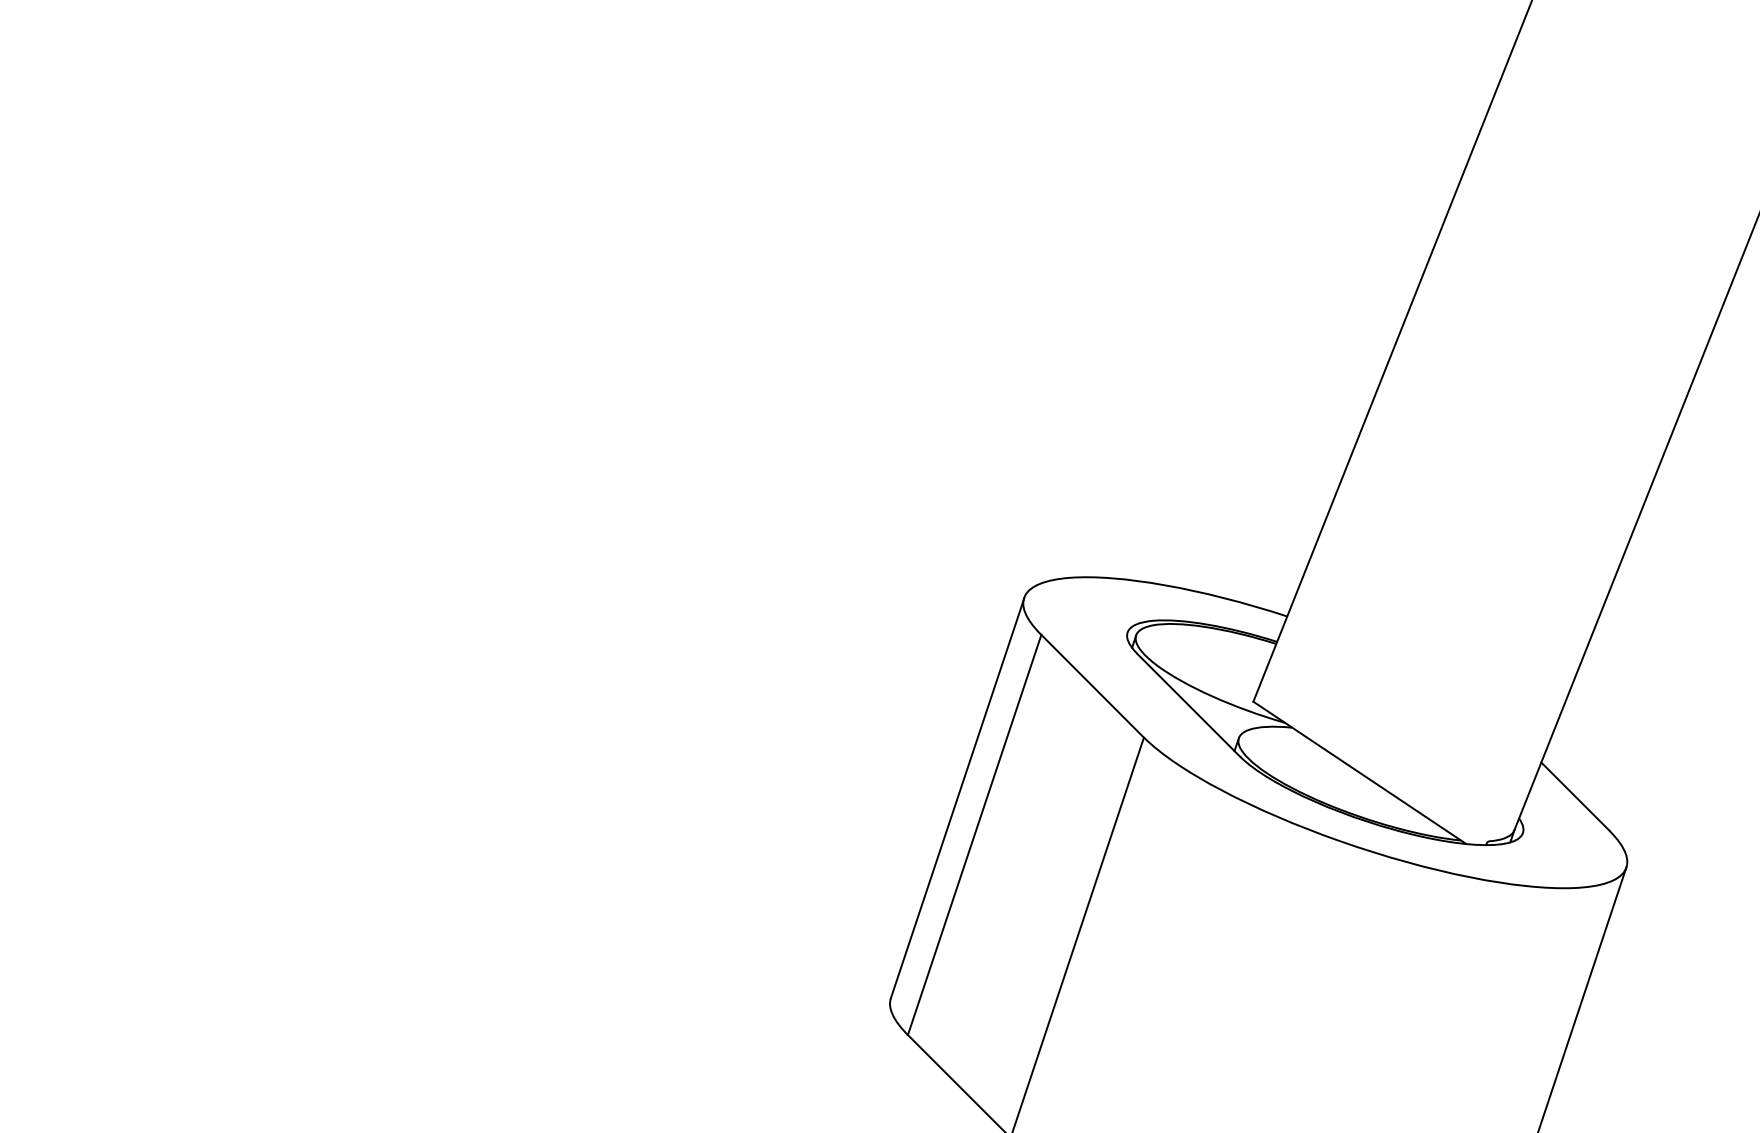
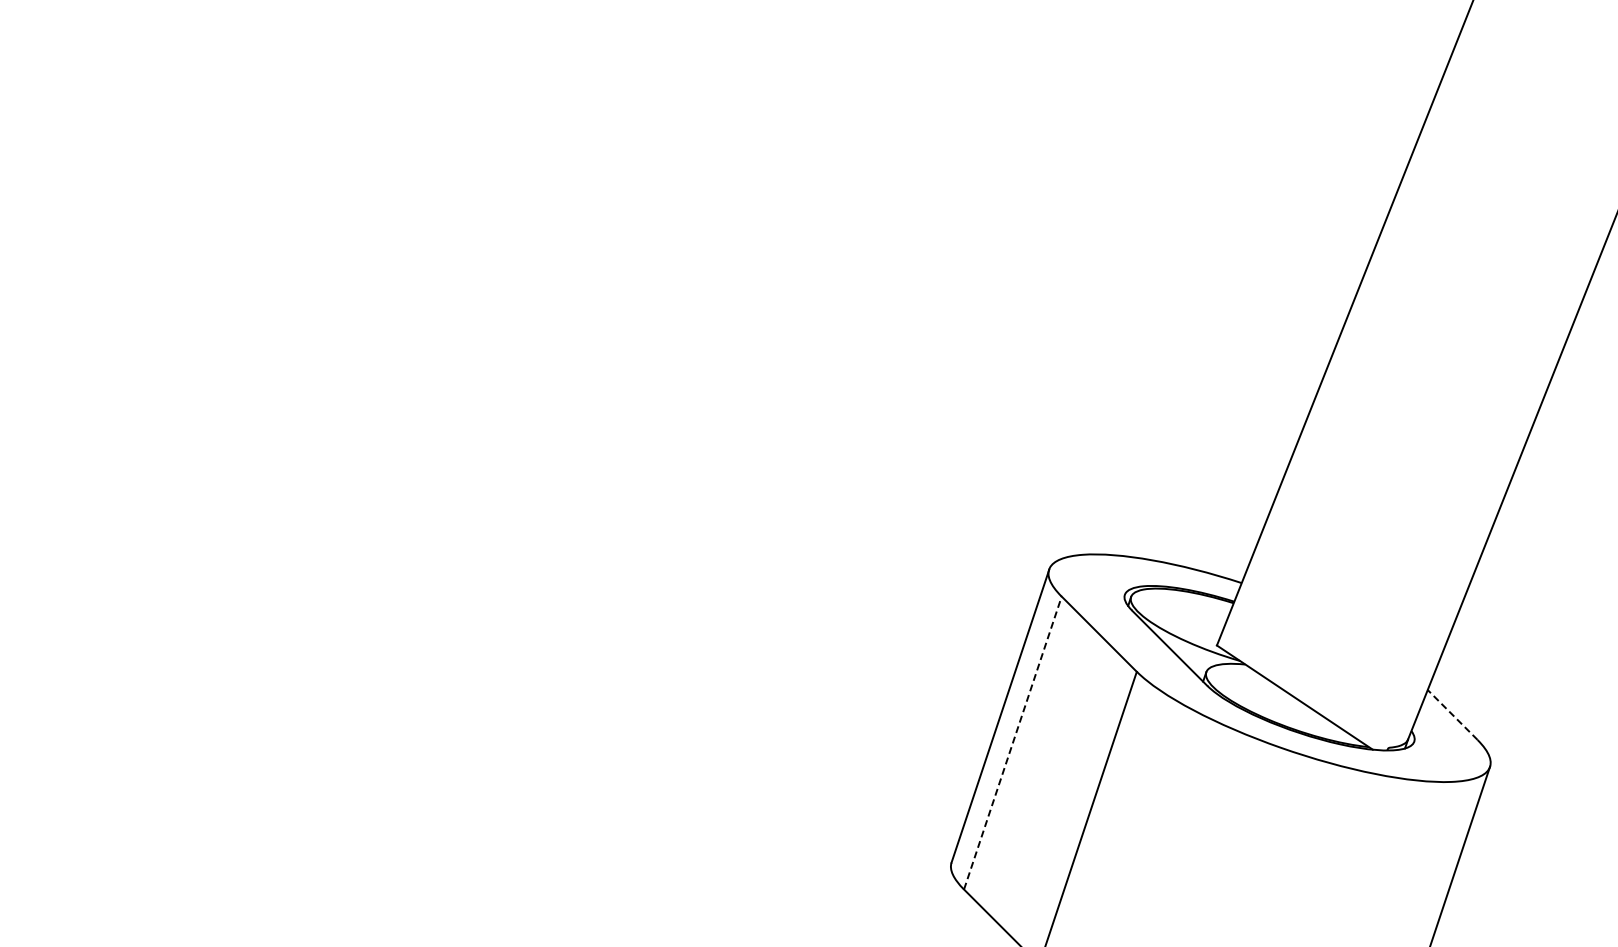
line: (1575, 795) -> (1452, 714), solid -> dashed
line: (975, 834) -> (1013, 742), solid -> dashed

